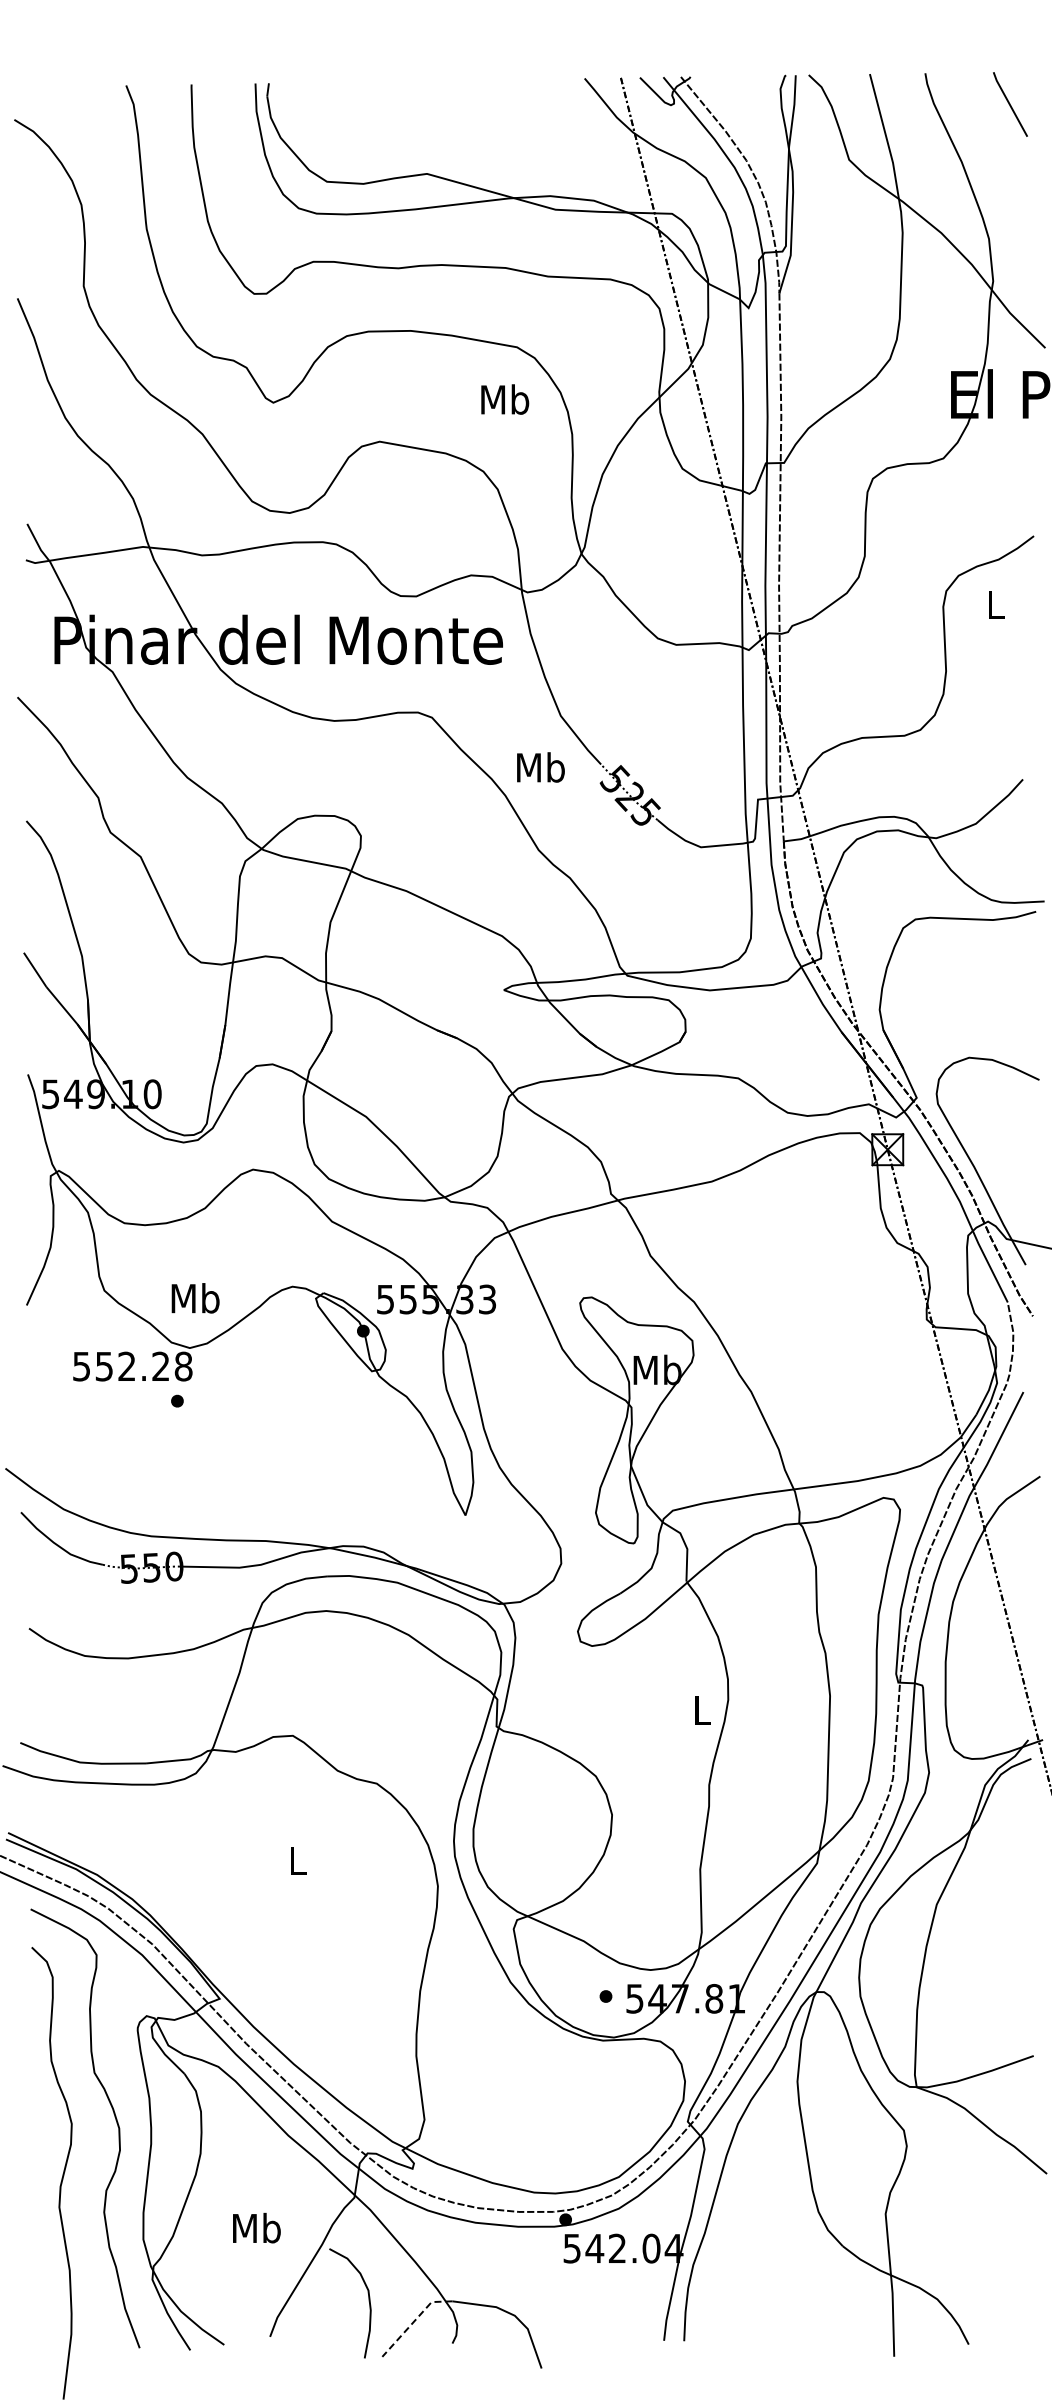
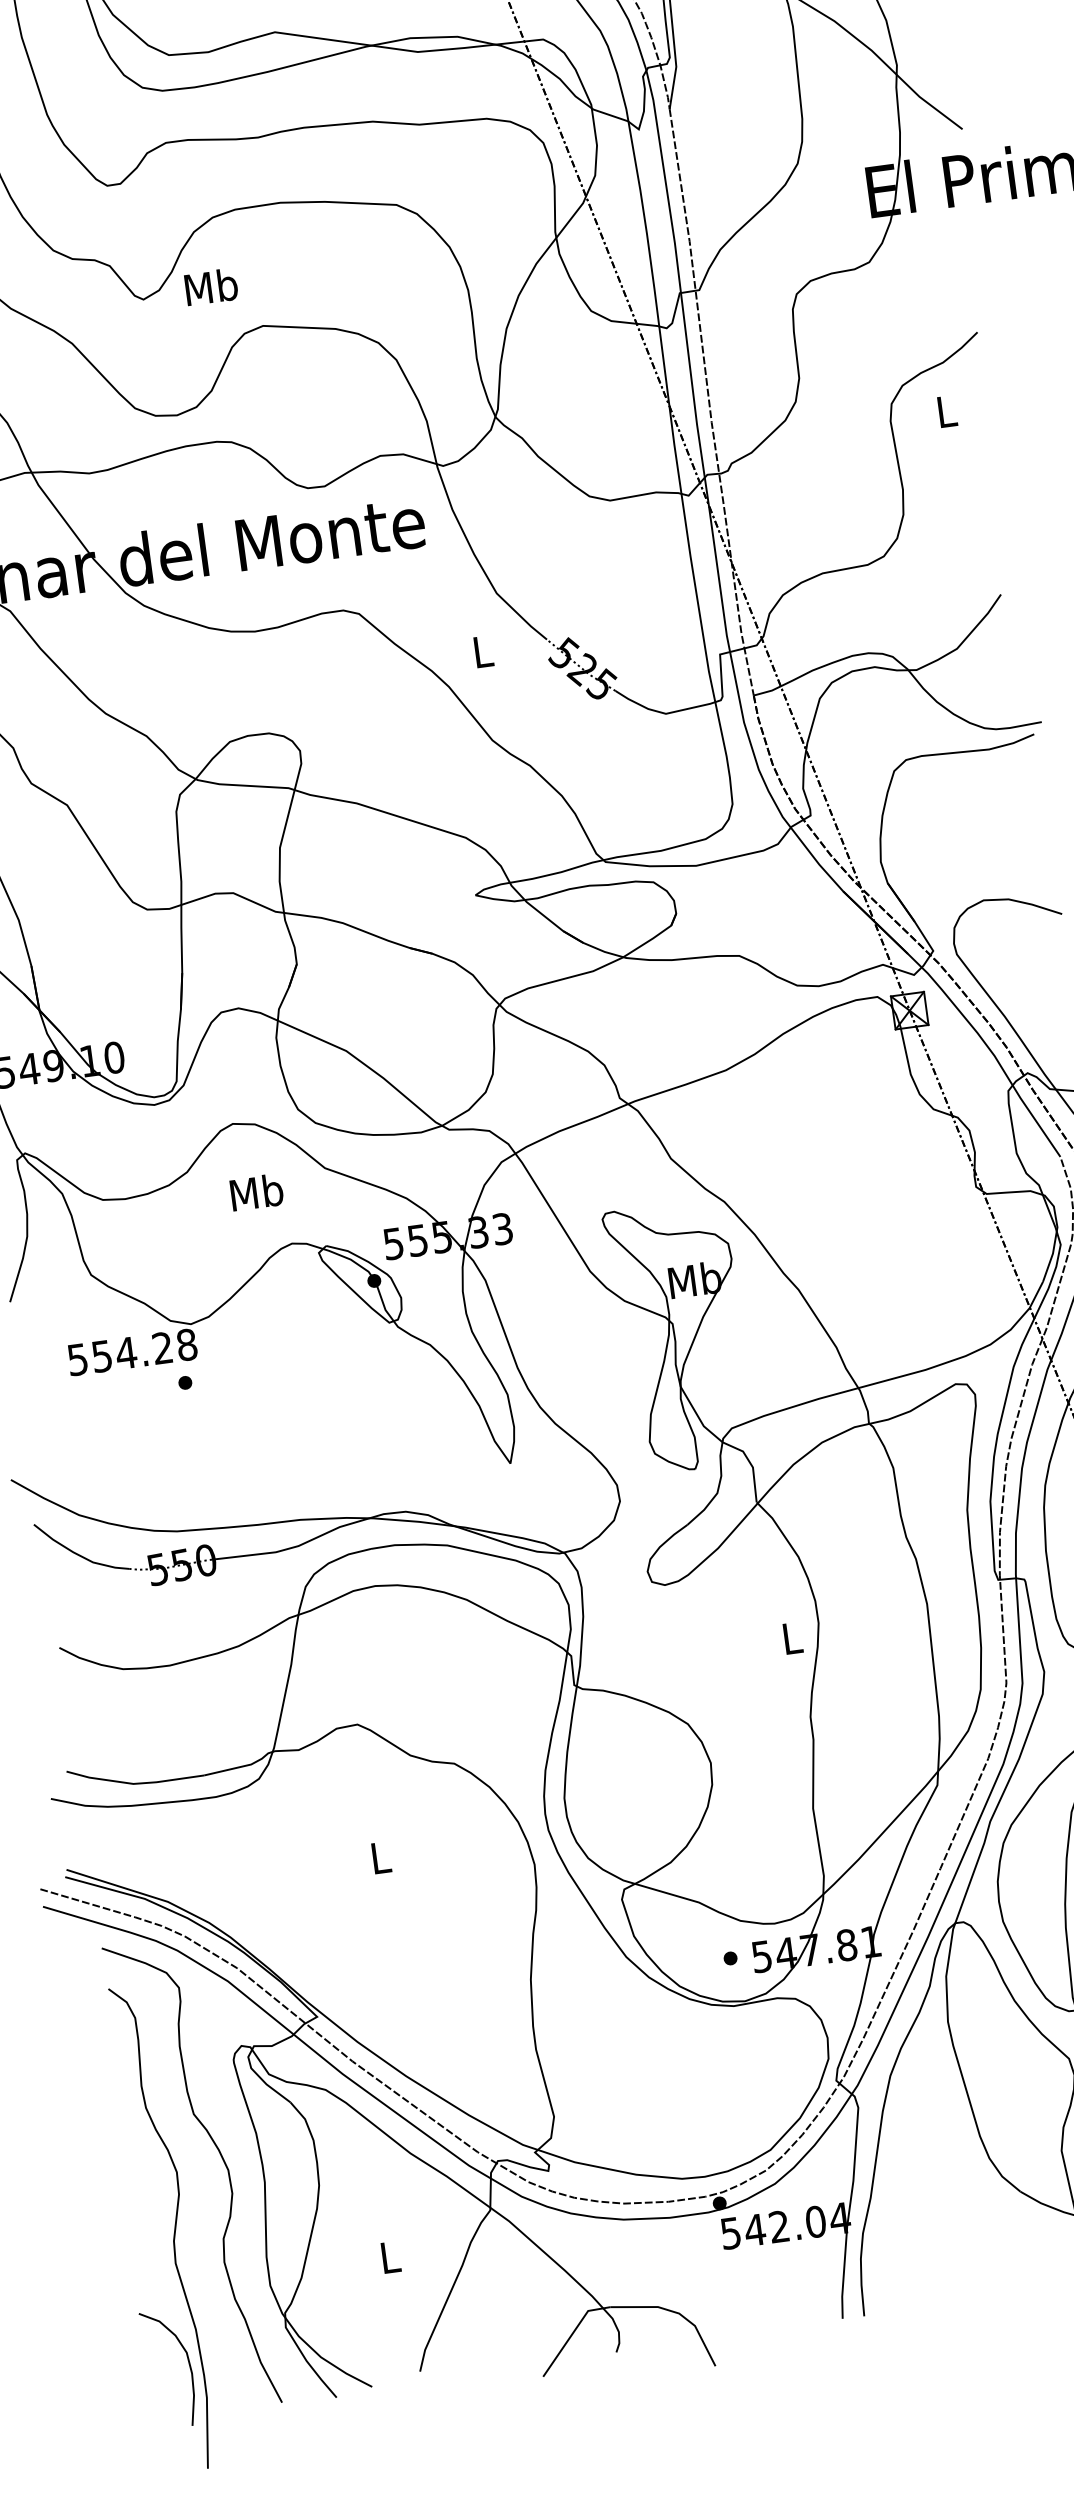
text: (505, 399) -> (211, 286), moved
text: (540, 767) -> (482, 651), Mb -> L
text: (195, 1298) -> (256, 1192), moved
text: (126, 1365) -> (125, 1352), 552.28 -> 554.28
text: (256, 2227) -> (389, 2256), Mb -> L
curve: (368, 2301) -> (188, 2364), moved
line: (414, 2321) -> (572, 2334), dashed -> solid

